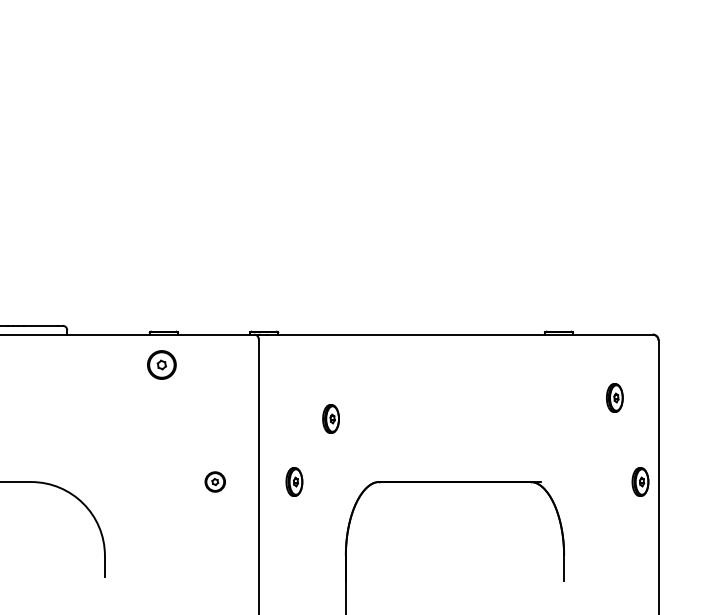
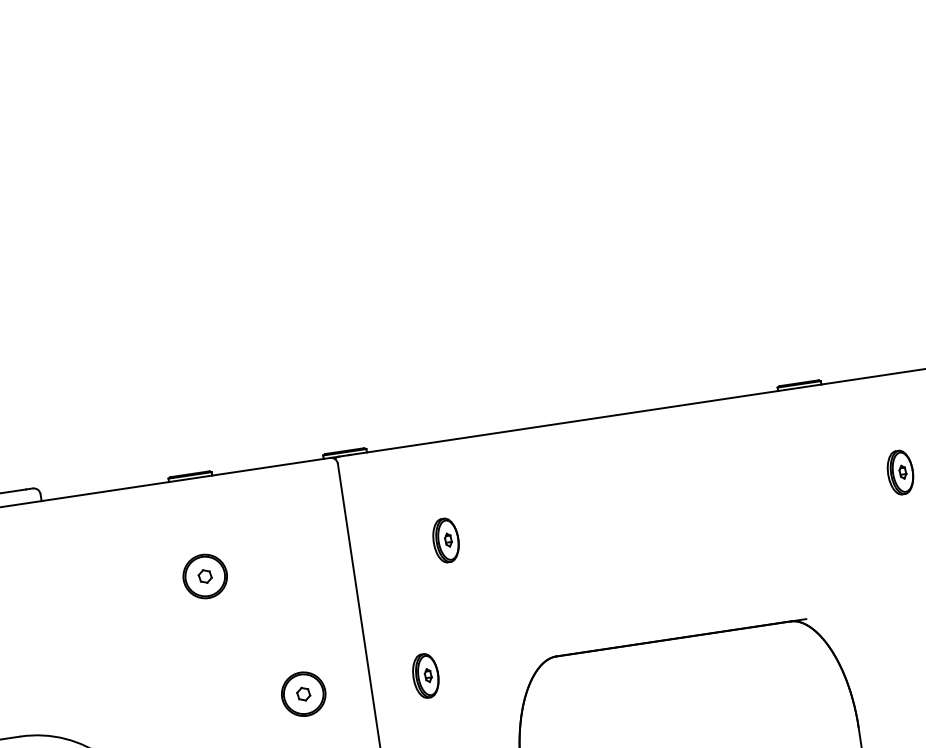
part: (161, 364) -> (204, 575), moved
part: (330, 418) -> (445, 539), moved
part: (215, 481) -> (304, 693), size x1.43

